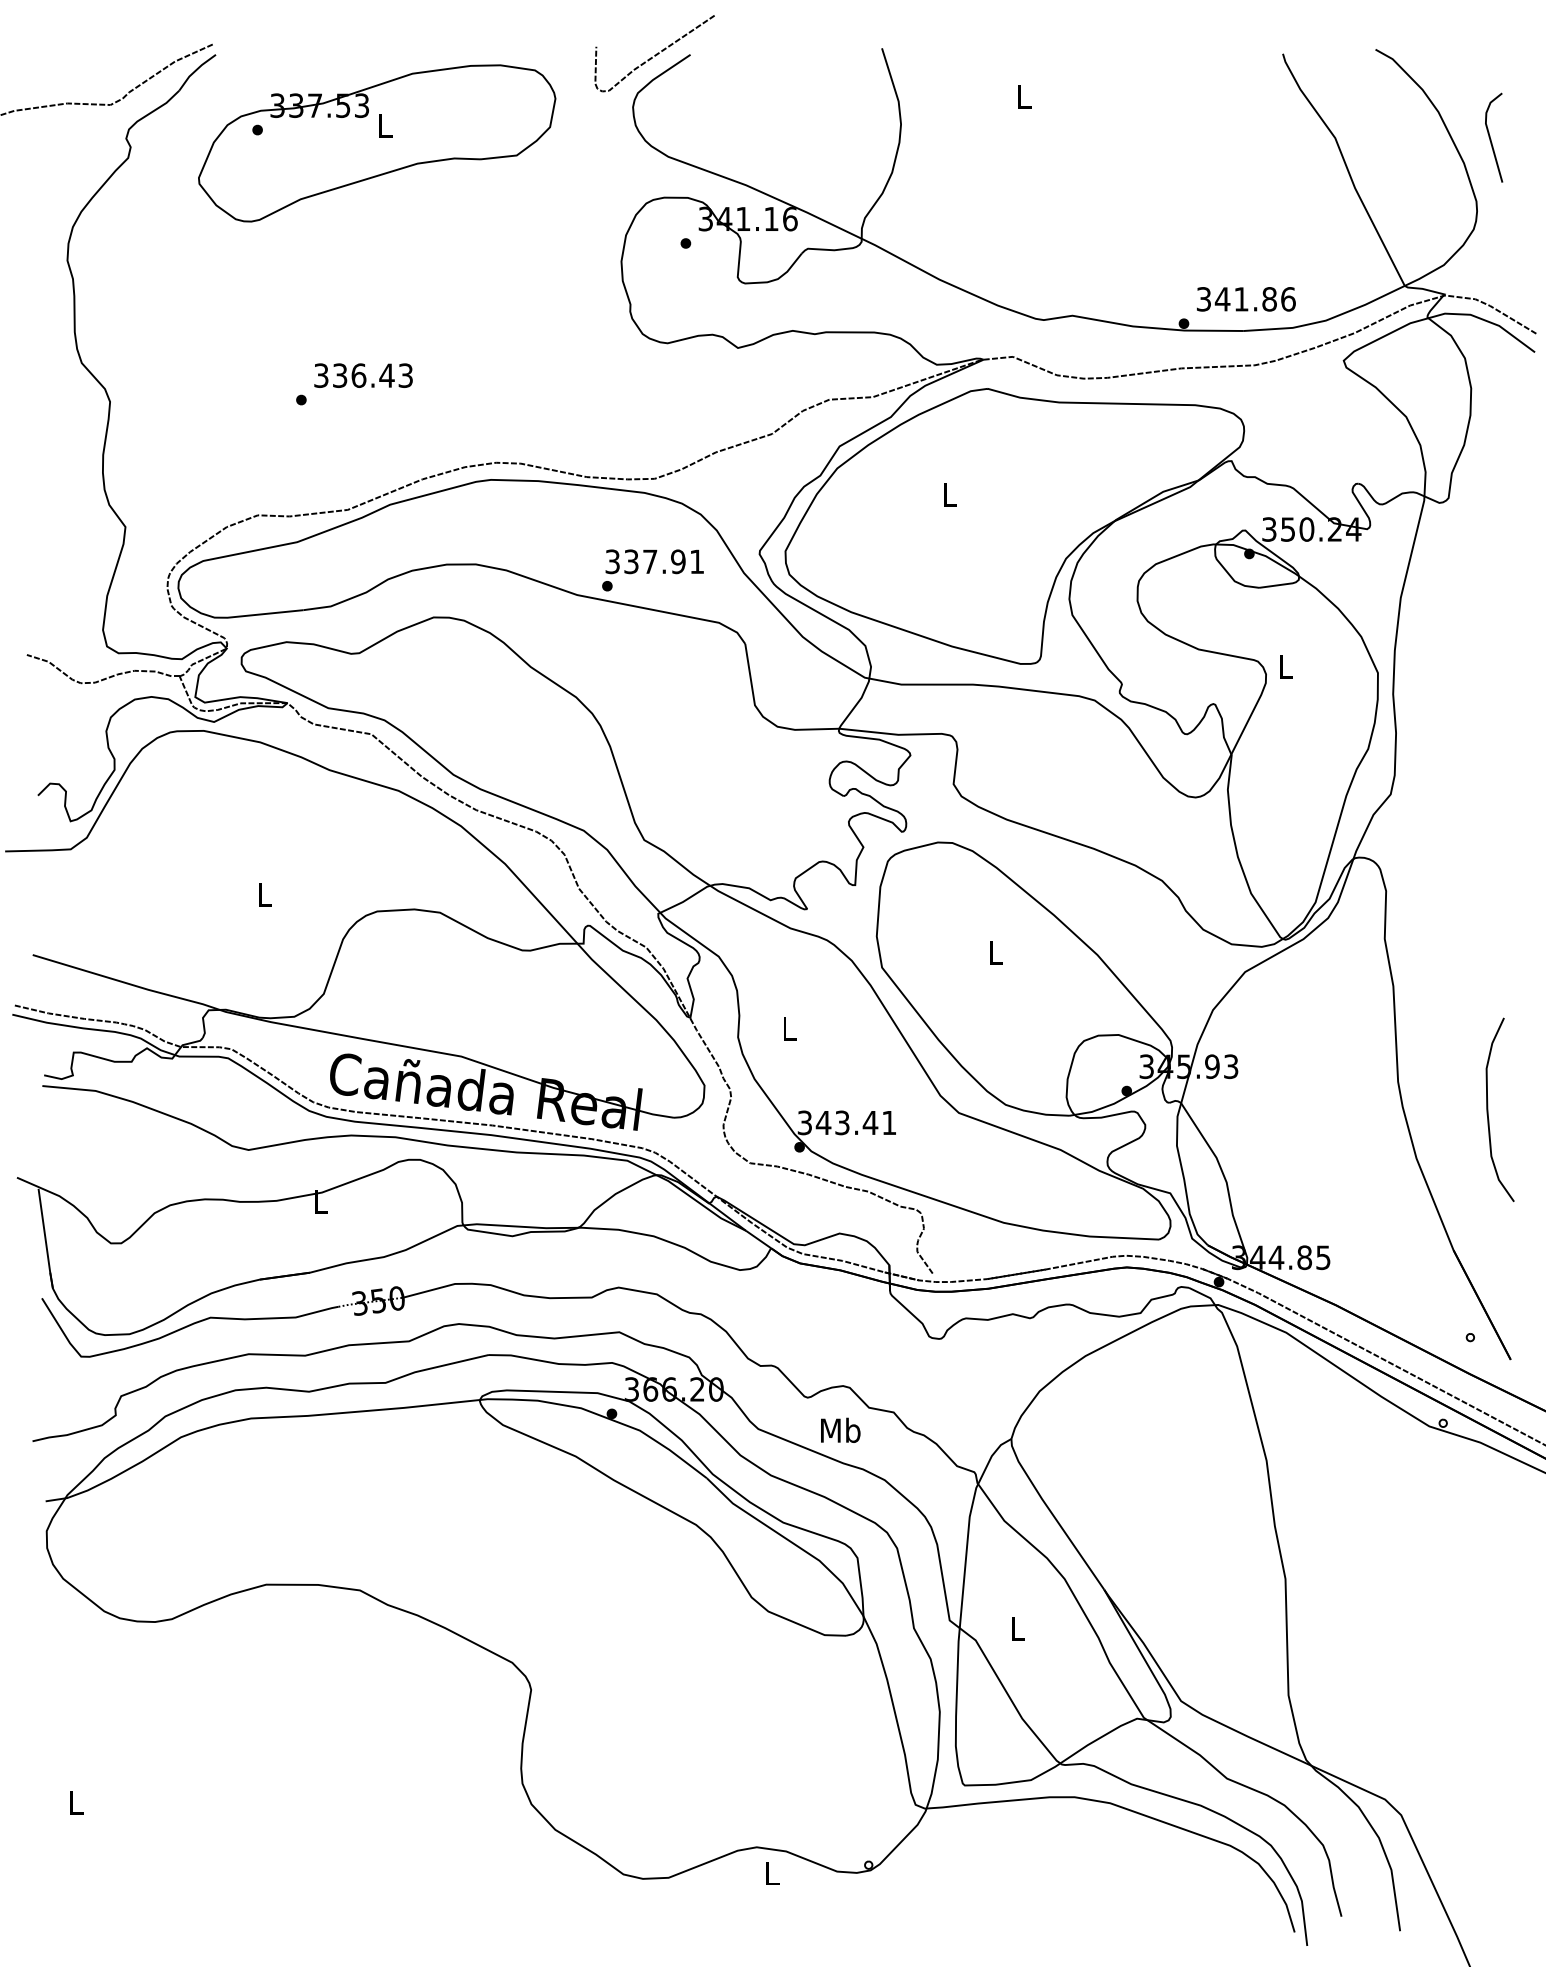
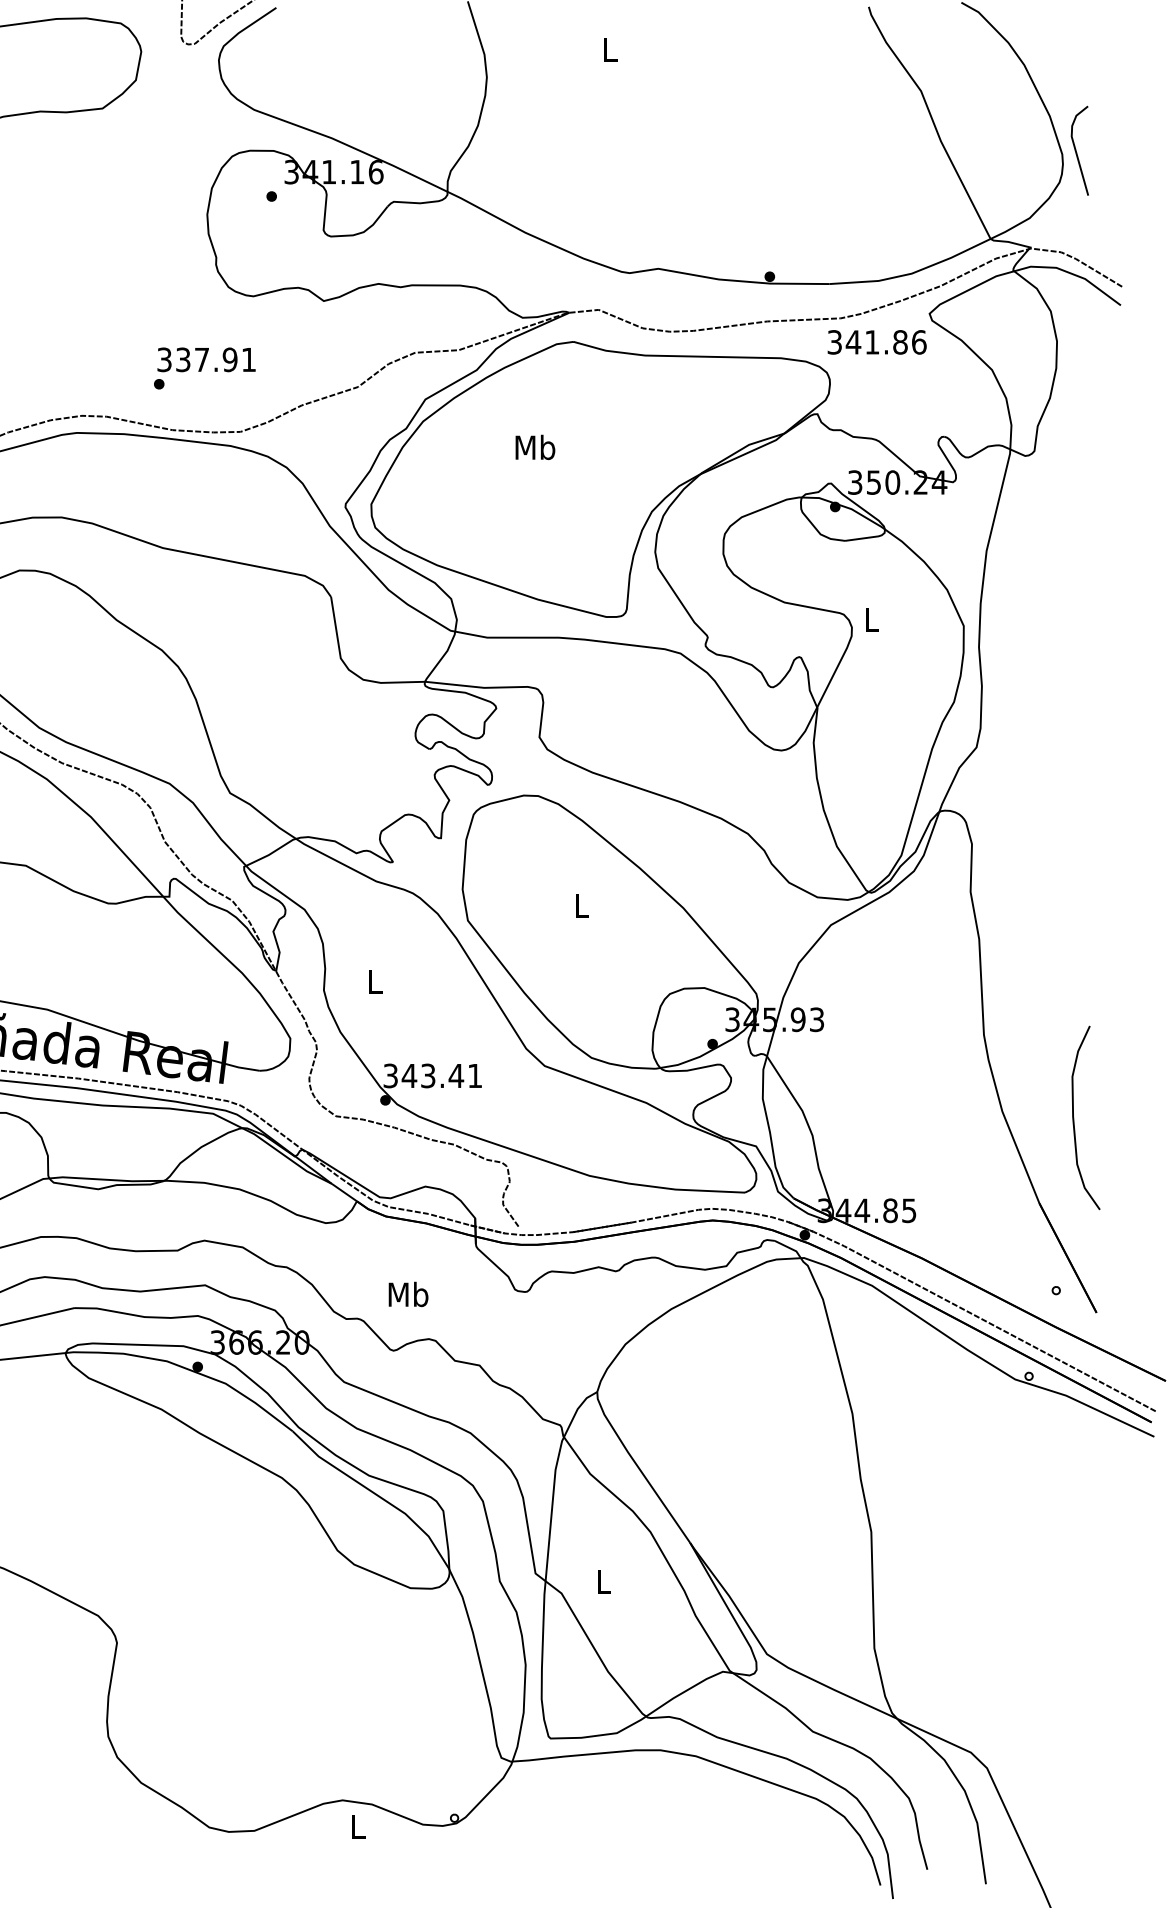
line: (1491, 139) -> (1077, 152), moved
text: (1246, 299) -> (877, 342), moved
text: (949, 493) -> (535, 446), L -> Mb
text: (652, 570) -> (204, 368), moved
curve: (1488, 1109) -> (1074, 1117), moved
text: (840, 1429) -> (408, 1293), moved

